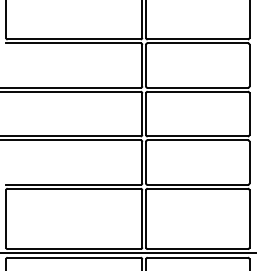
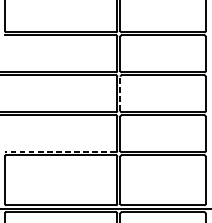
line: (146, 114) -> (120, 94), solid -> dashed
line: (72, 184) -> (59, 151), solid -> dashed

